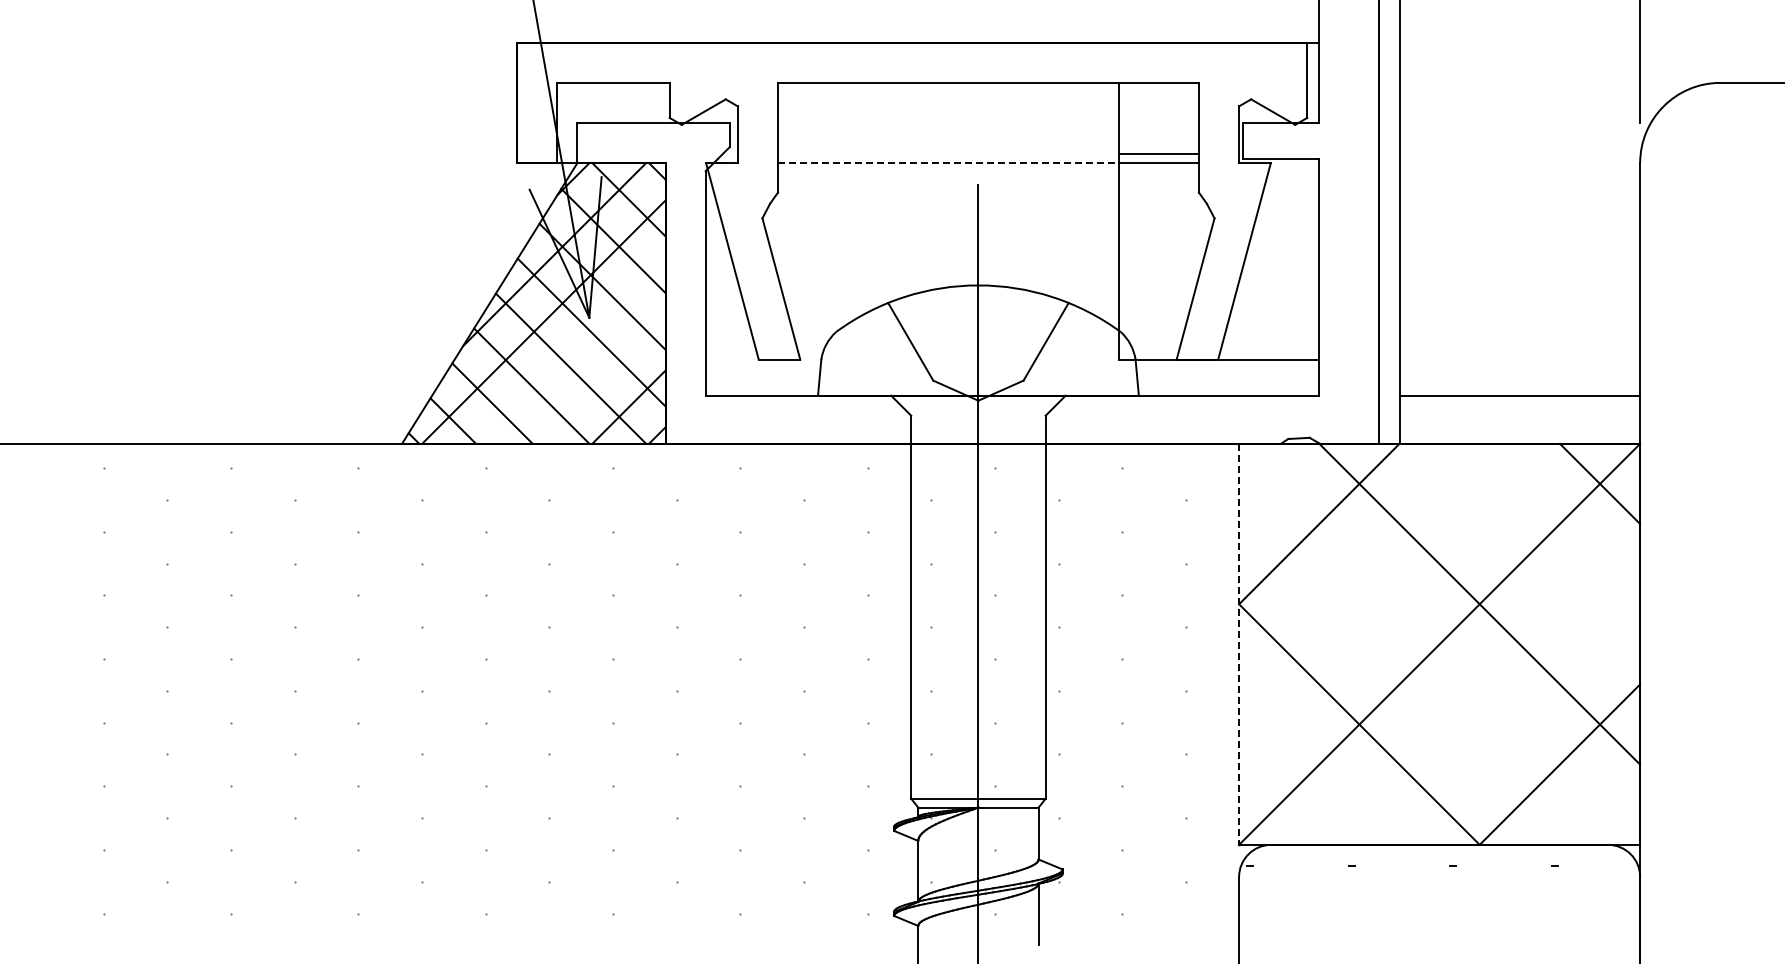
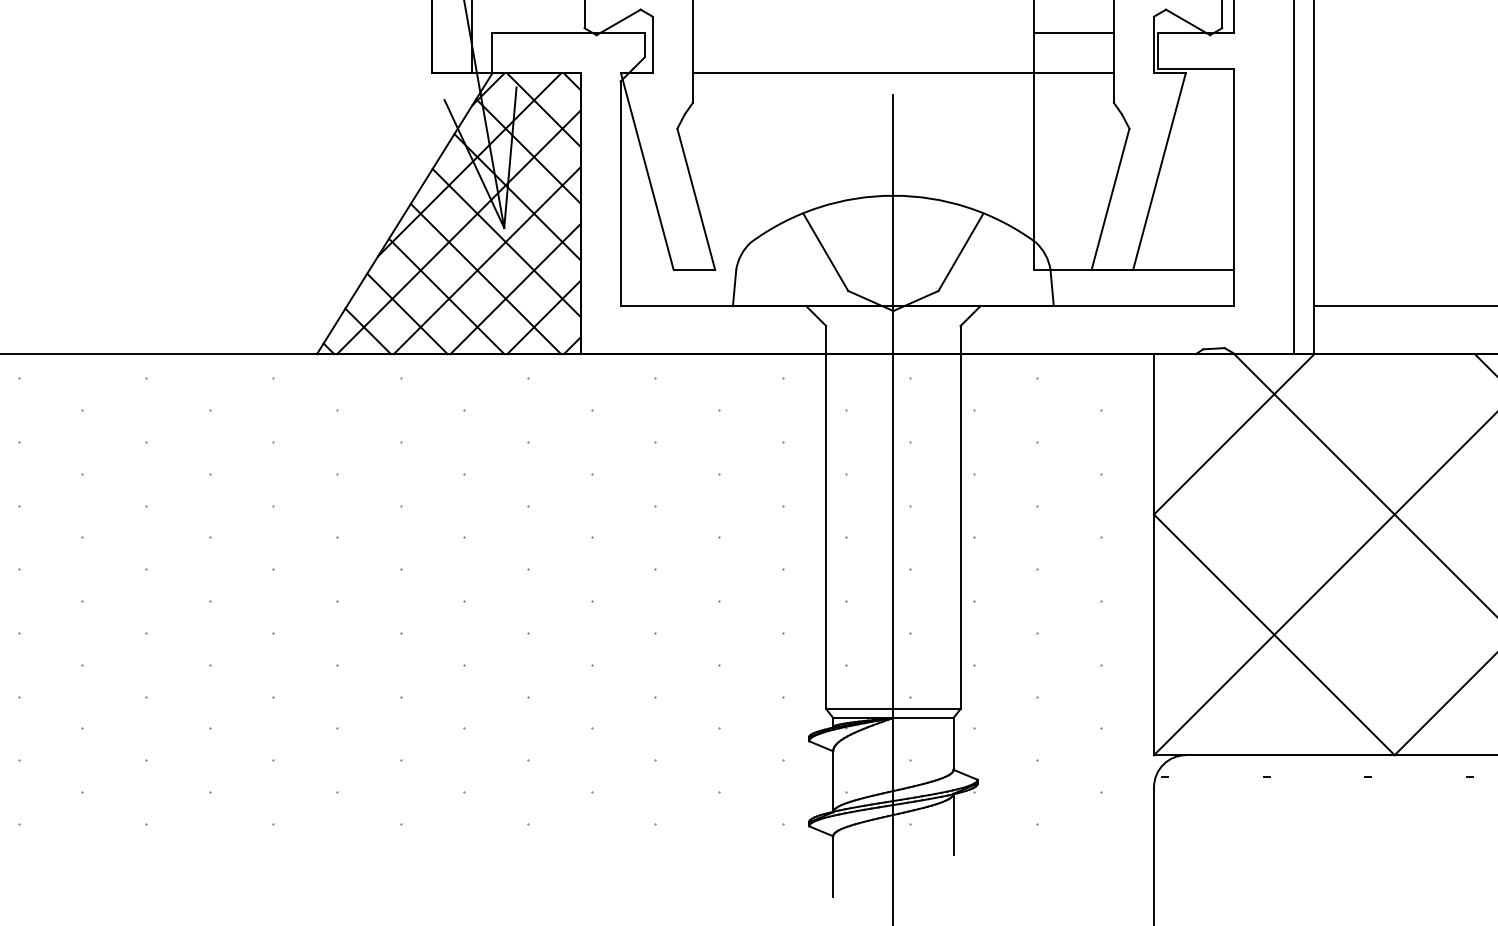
line: (1158, 154) -> (1073, 33), moved
line: (948, 163) -> (863, 73), dashed -> solid
line: (571, 350) -> (486, 260), added
line: (600, 378) -> (515, 288), added
line: (1239, 644) -> (1154, 554), dashed -> solid

